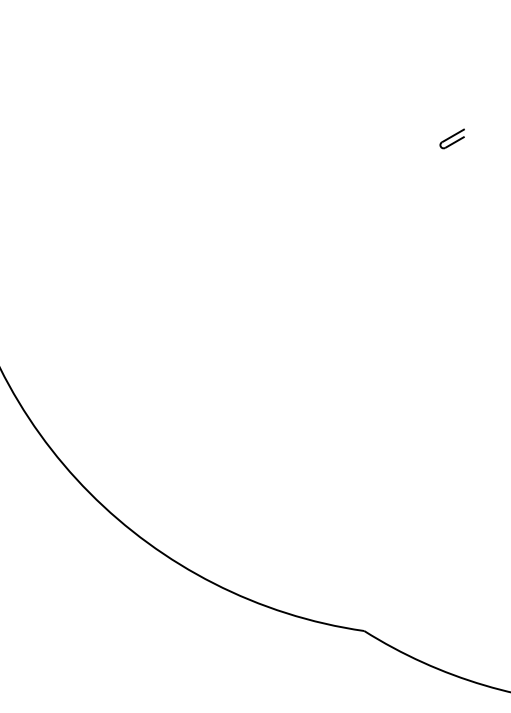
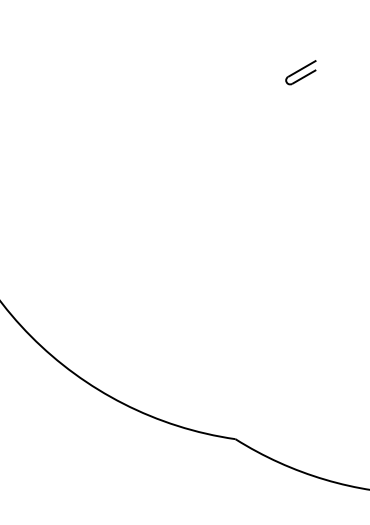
part: (452, 138) -> (301, 72), size x1.67

